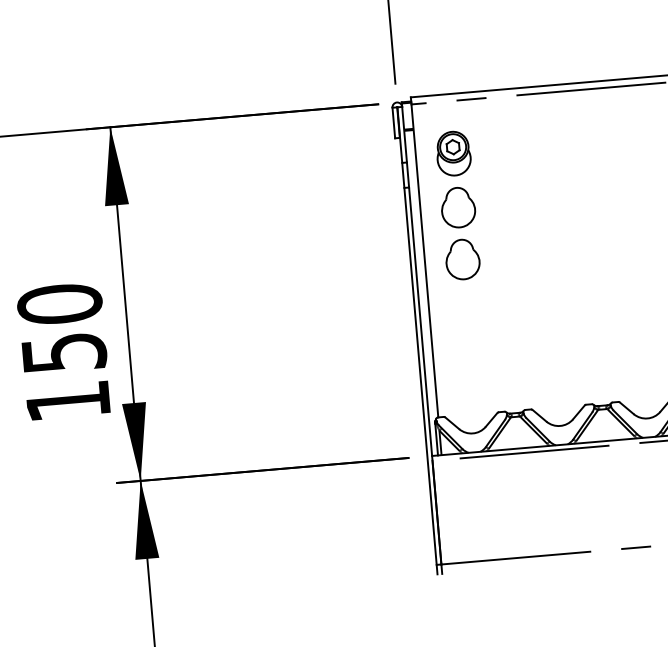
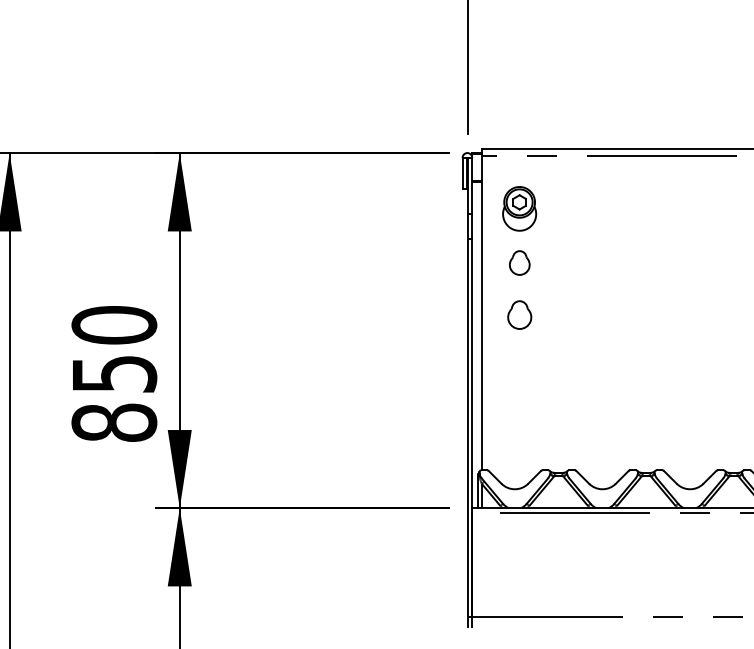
part: (458, 207) -> (519, 262), size x0.6
part: (462, 258) -> (519, 314), size x0.7
text: (68, 401) -> (114, 422), 150 -> 850

